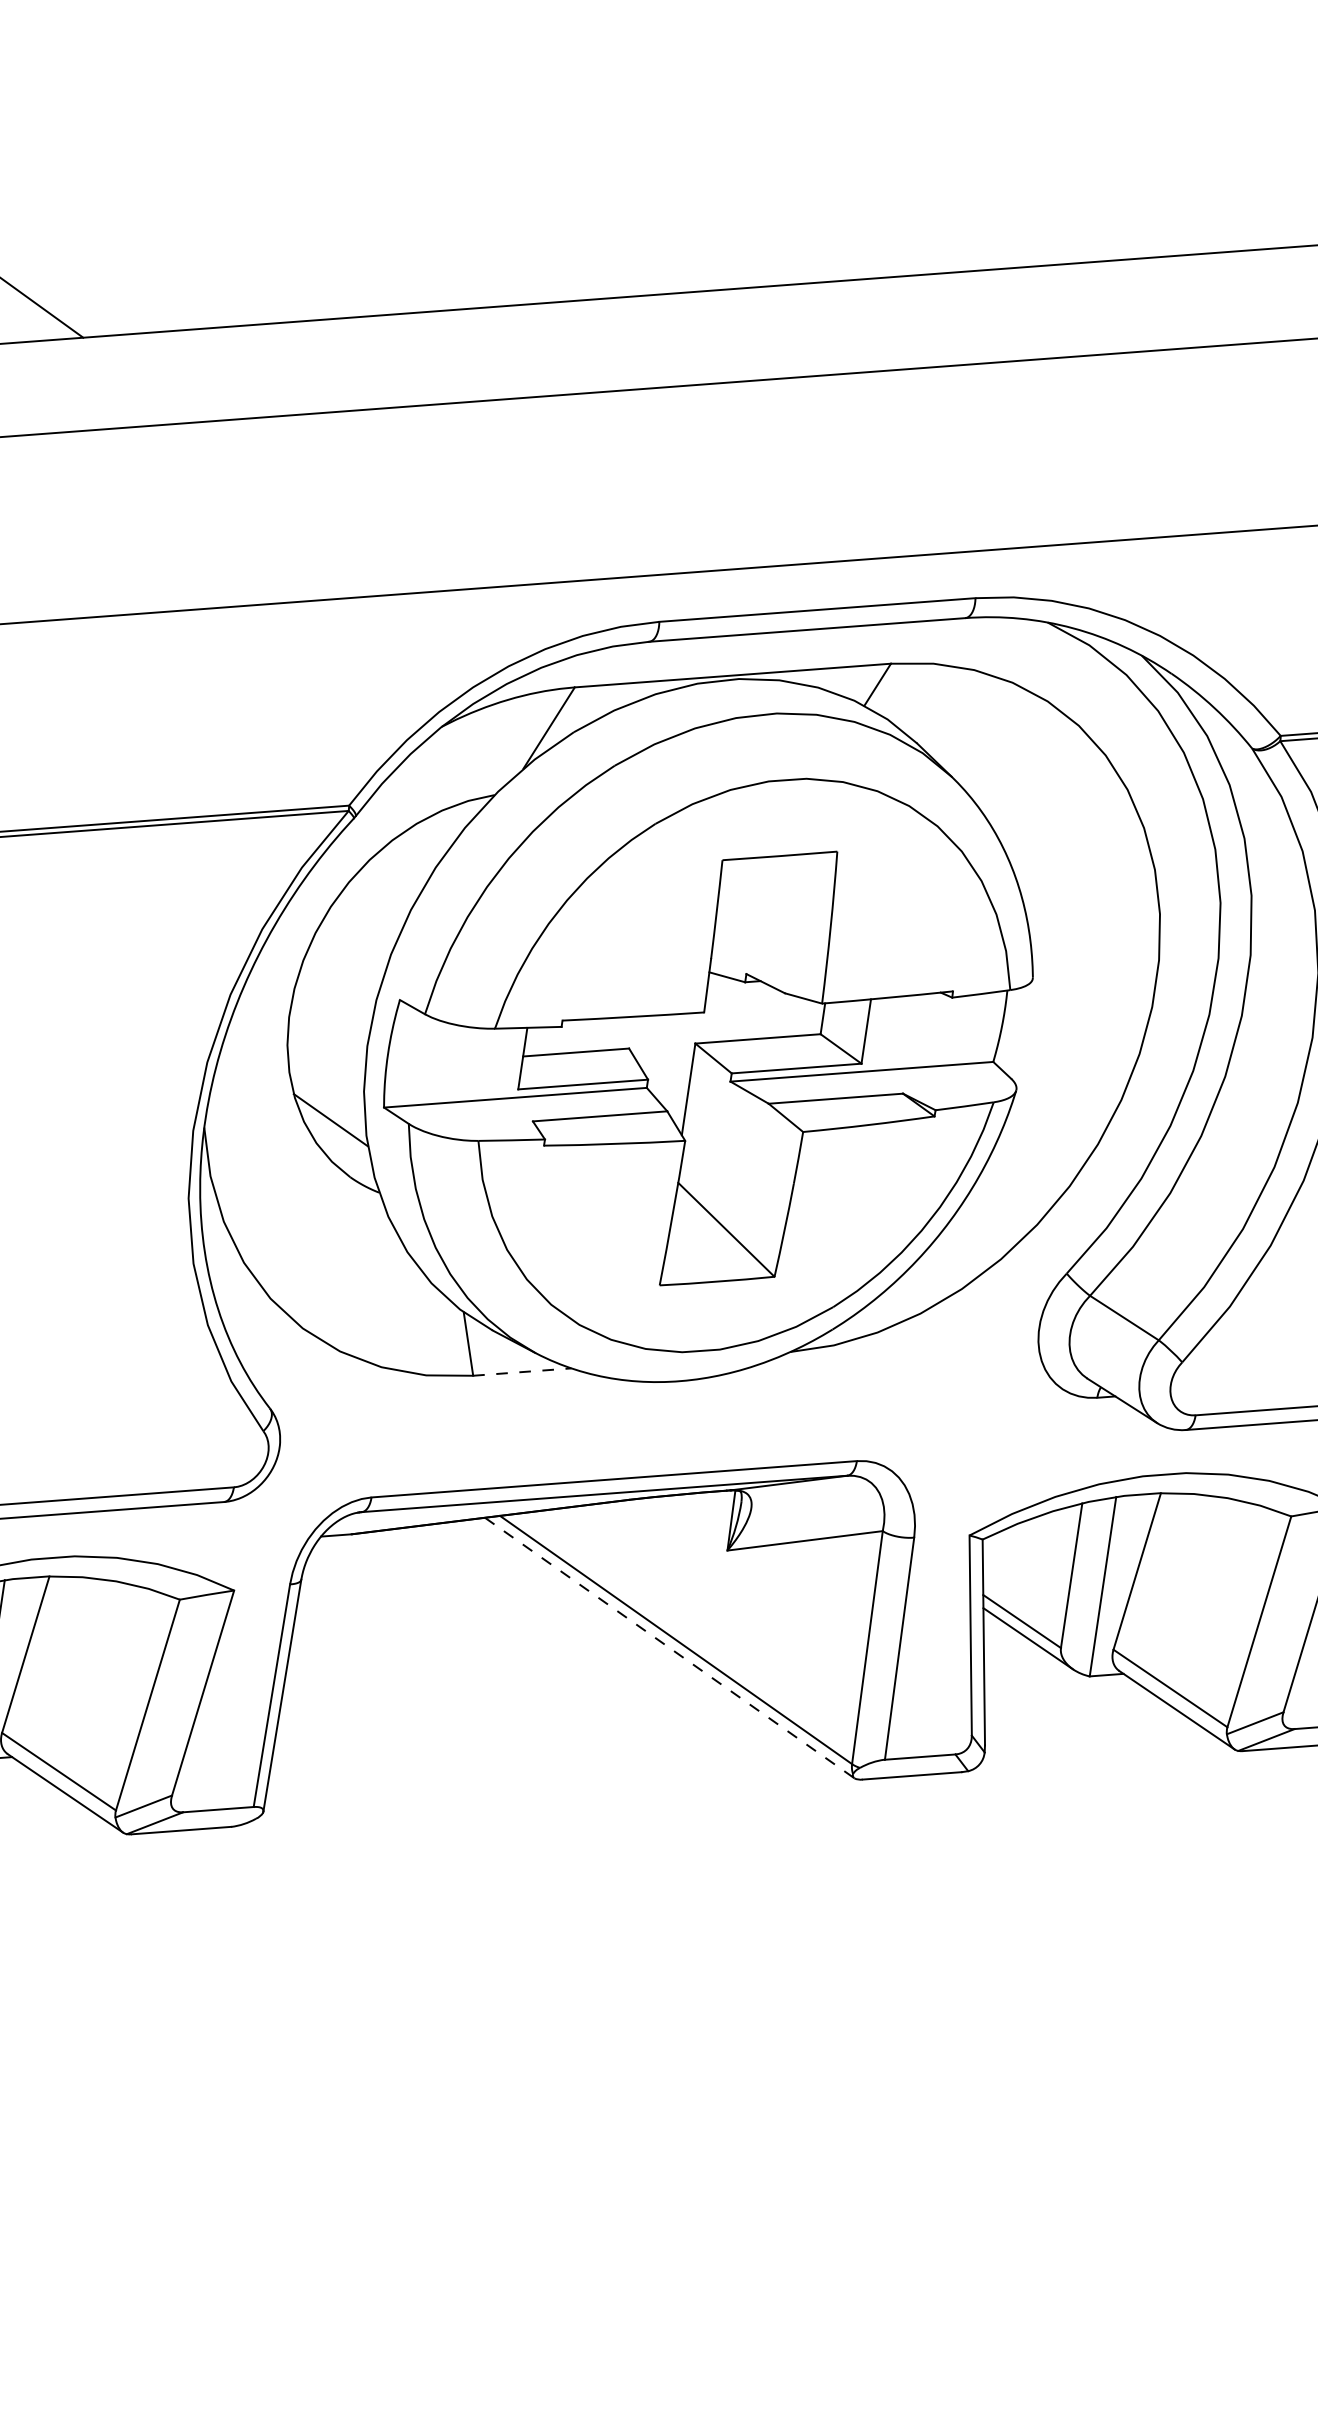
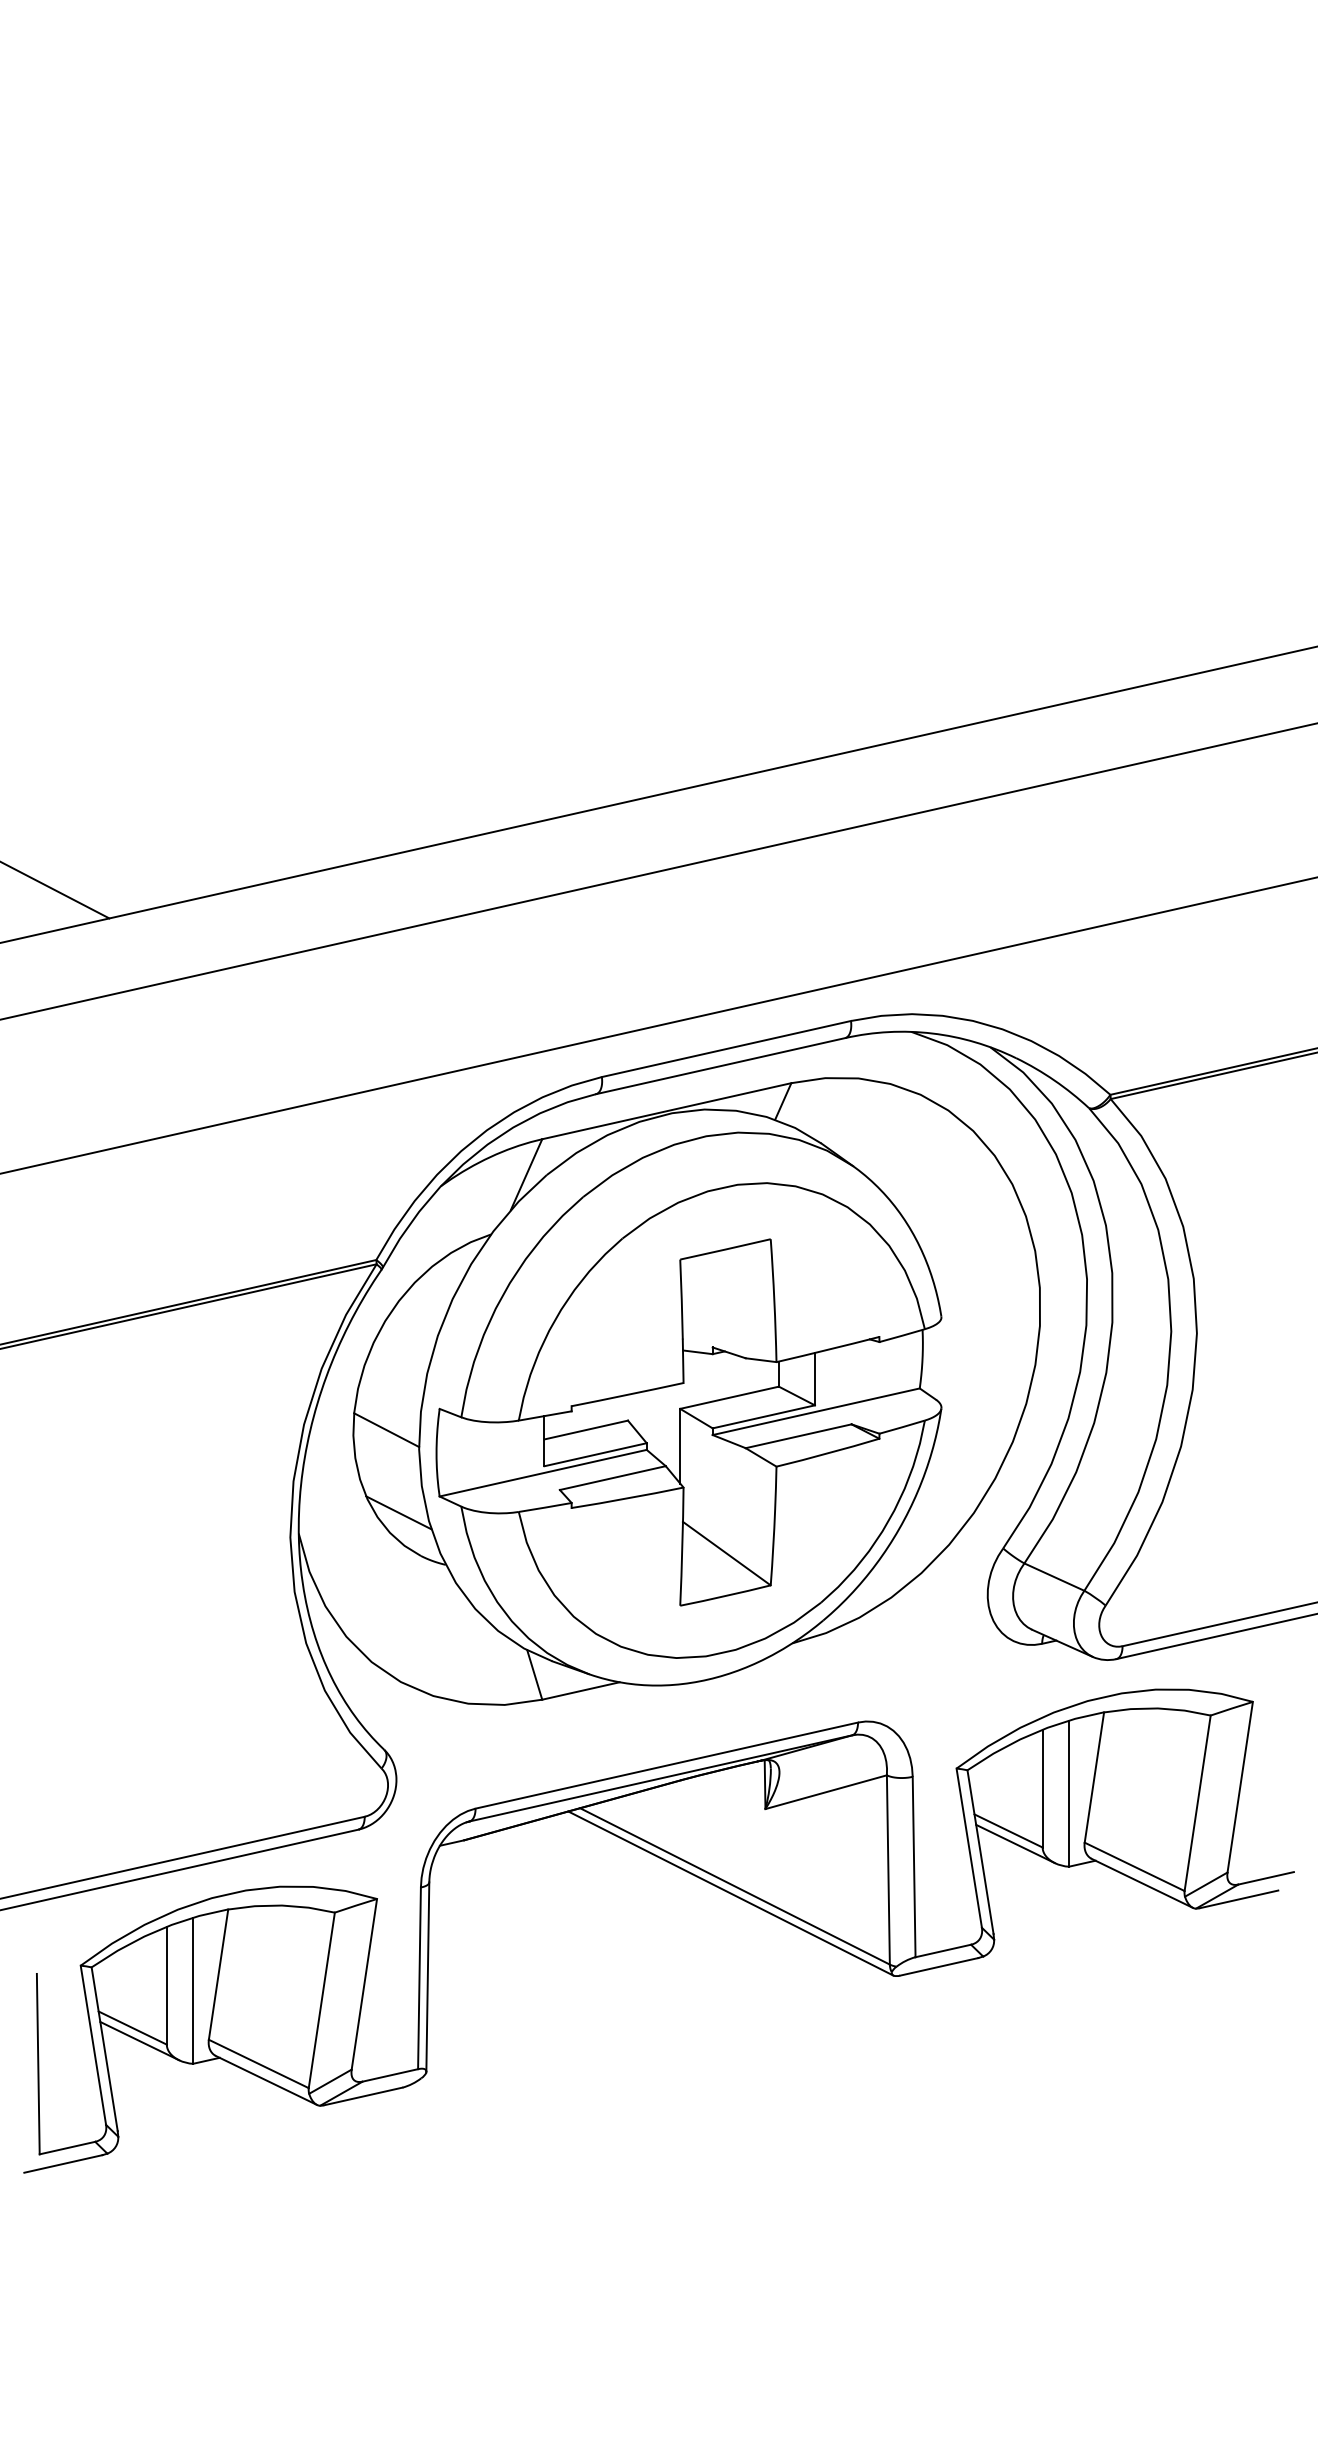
line: (330, 1016) -> (386, 1430), added
line: (521, 1371) -> (580, 1690), dashed -> solid
line: (670, 1648) -> (731, 1893), dashed -> solid

